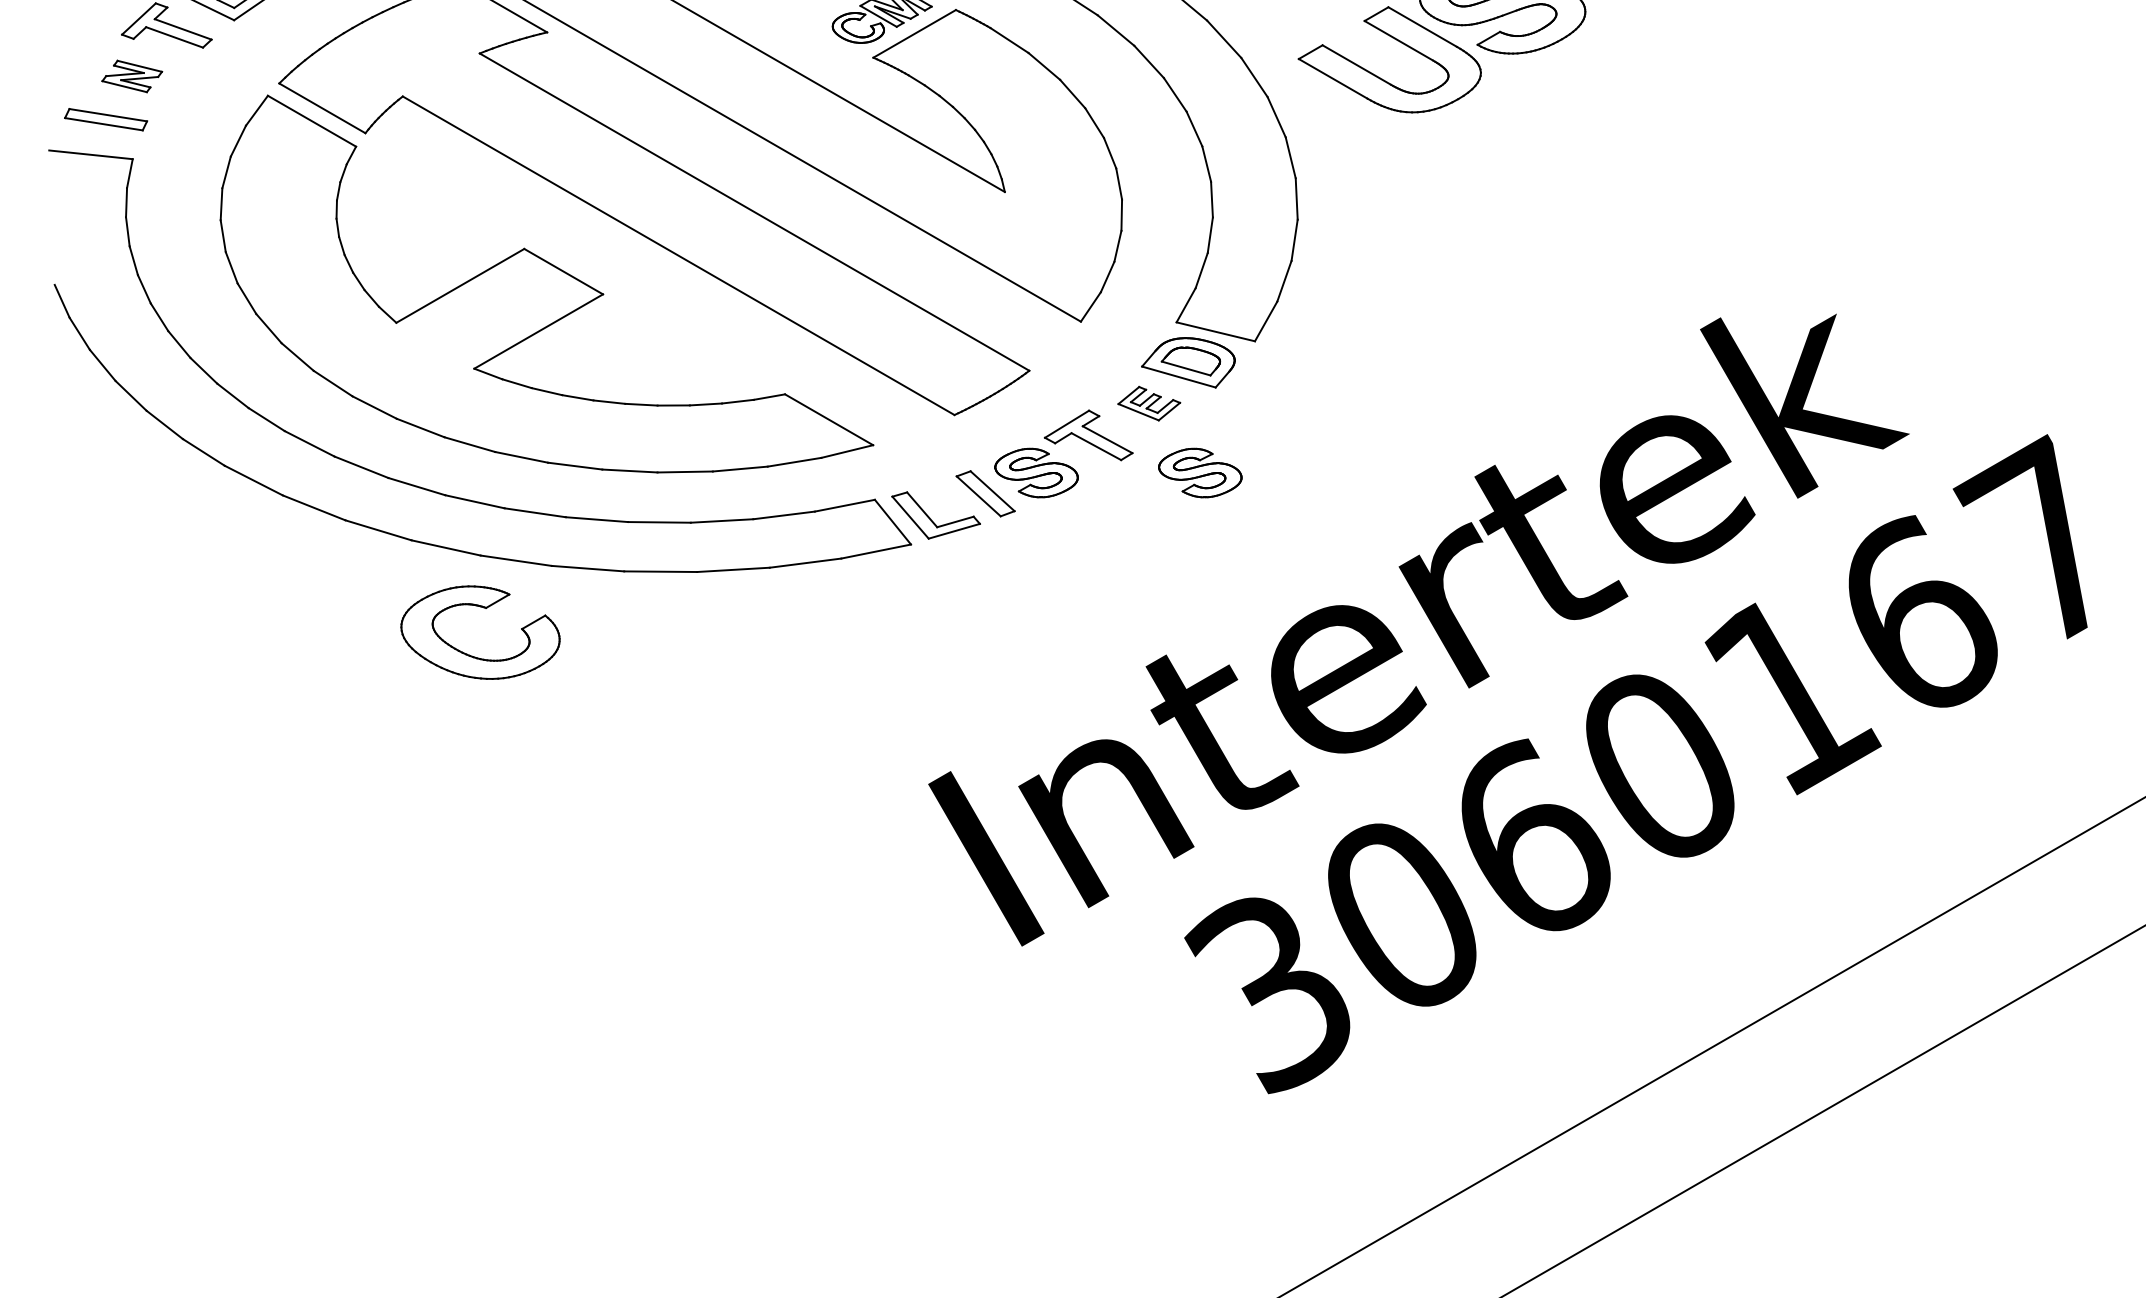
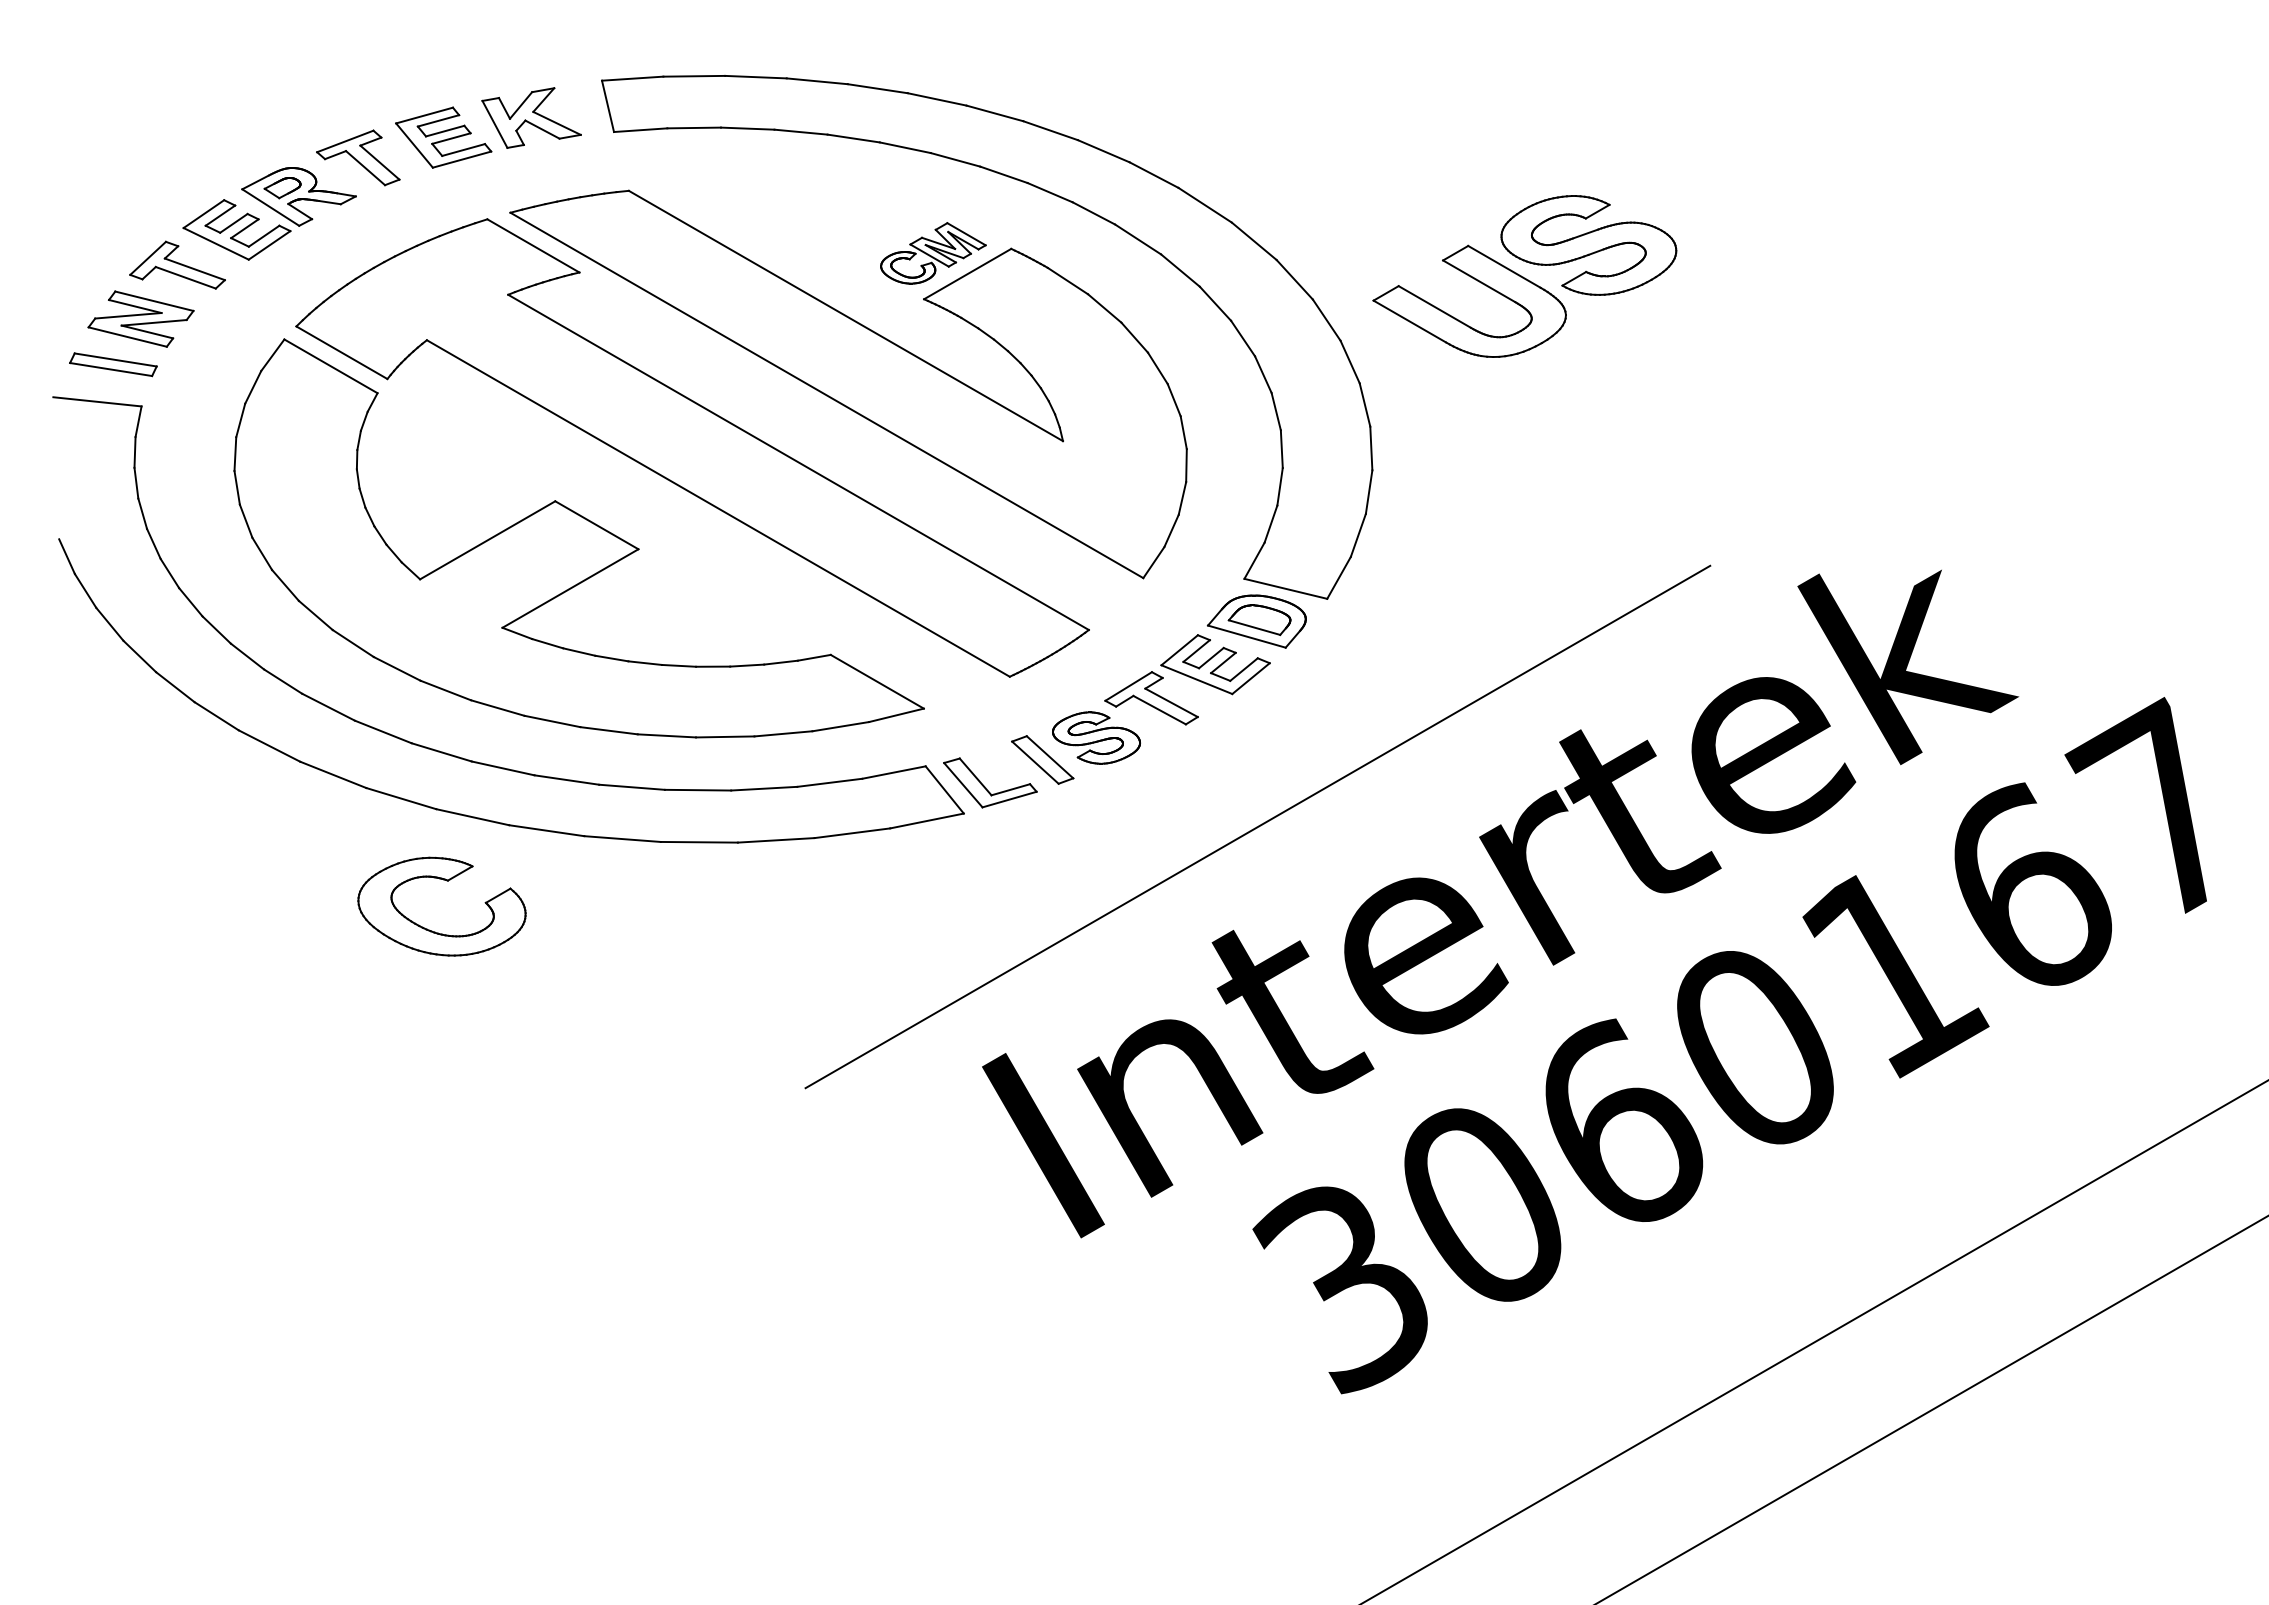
part: (131, 75) -> (140, 318), size x1.67
part: (1149, 403) -> (1215, 664), size x1.67
part: (1200, 472) -> (1269, 737), removed
line: (1188, 556) -> (1257, 826), added
part: (484, 608) -> (446, 881), moved

